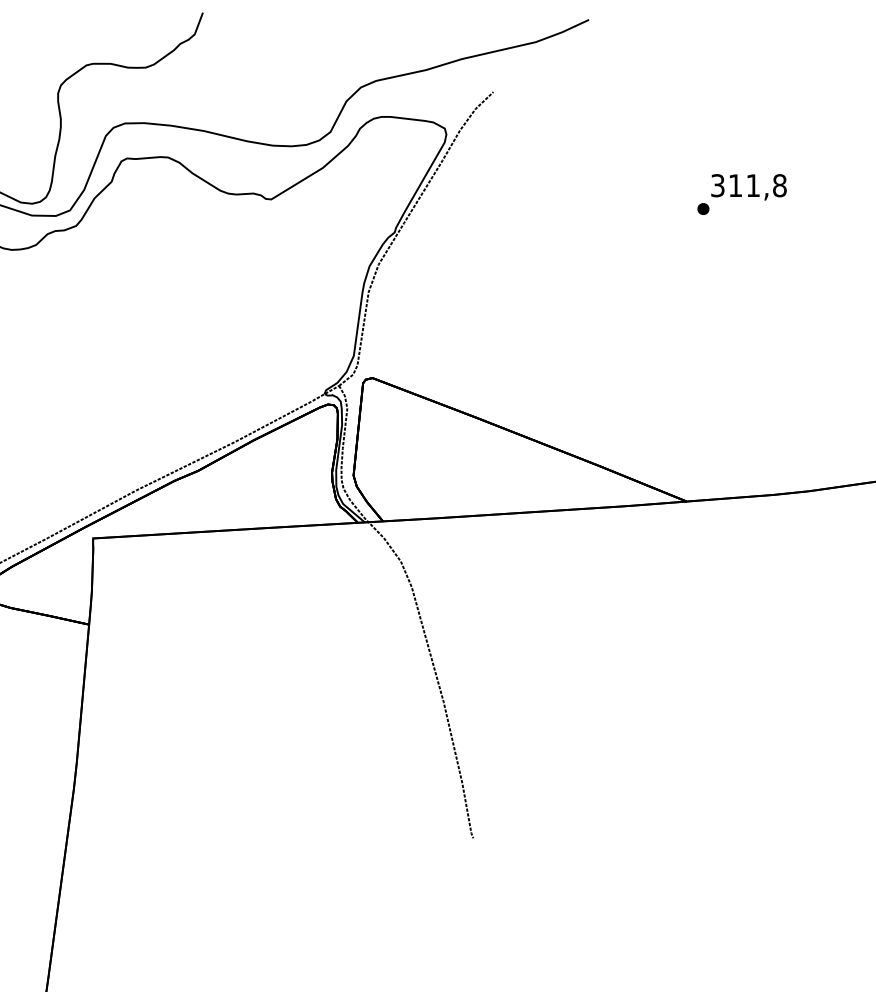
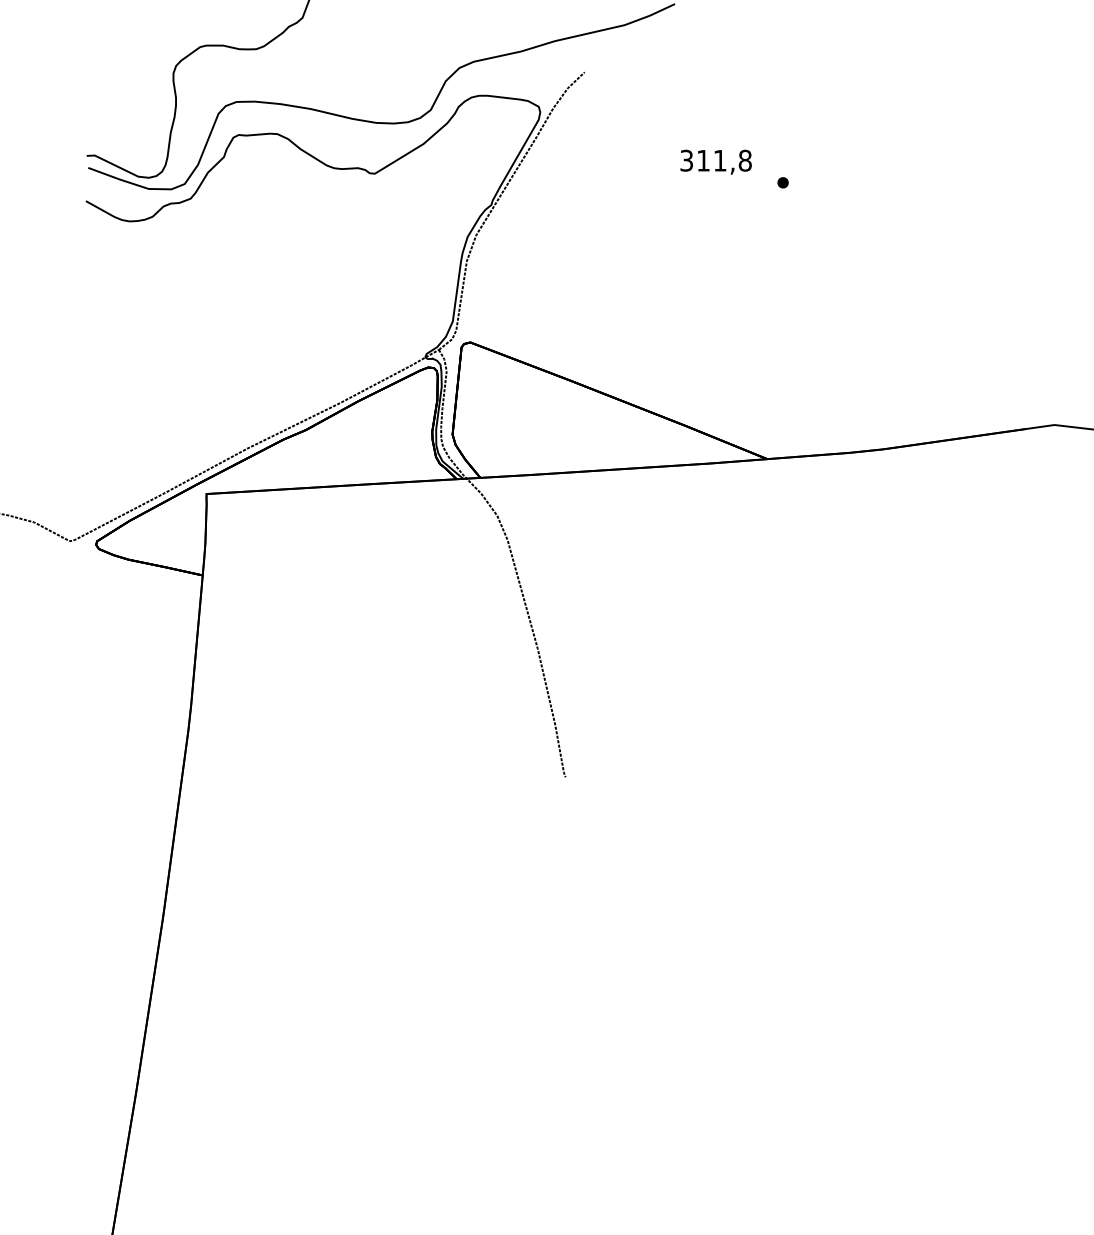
text: (748, 186) -> (715, 161), moved

